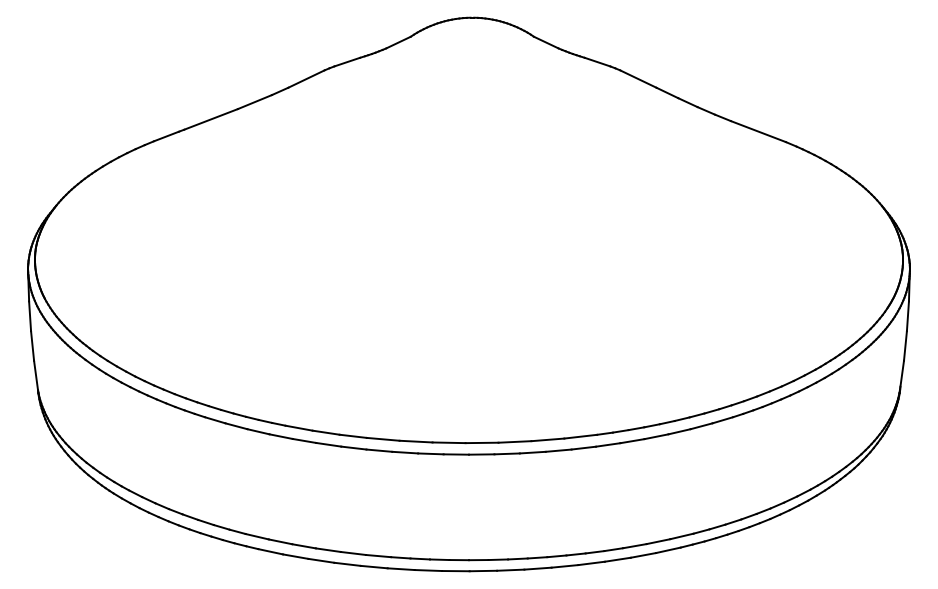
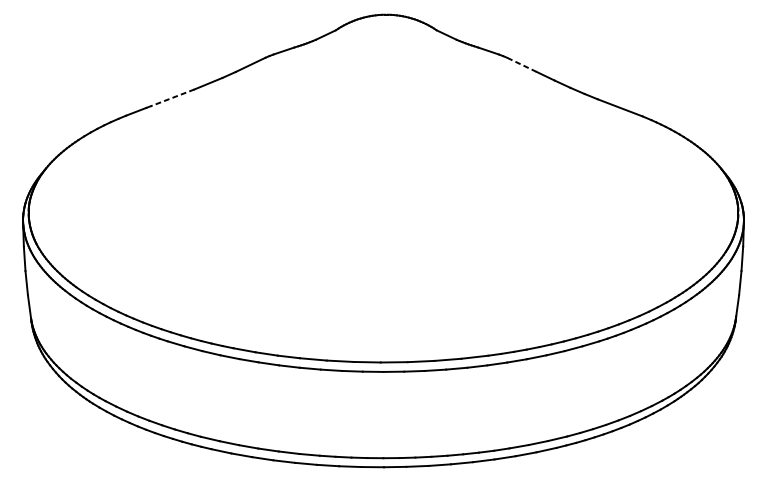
line: (637, 78) -> (521, 64), solid -> dashed
line: (211, 119) -> (172, 97), solid -> dashed

